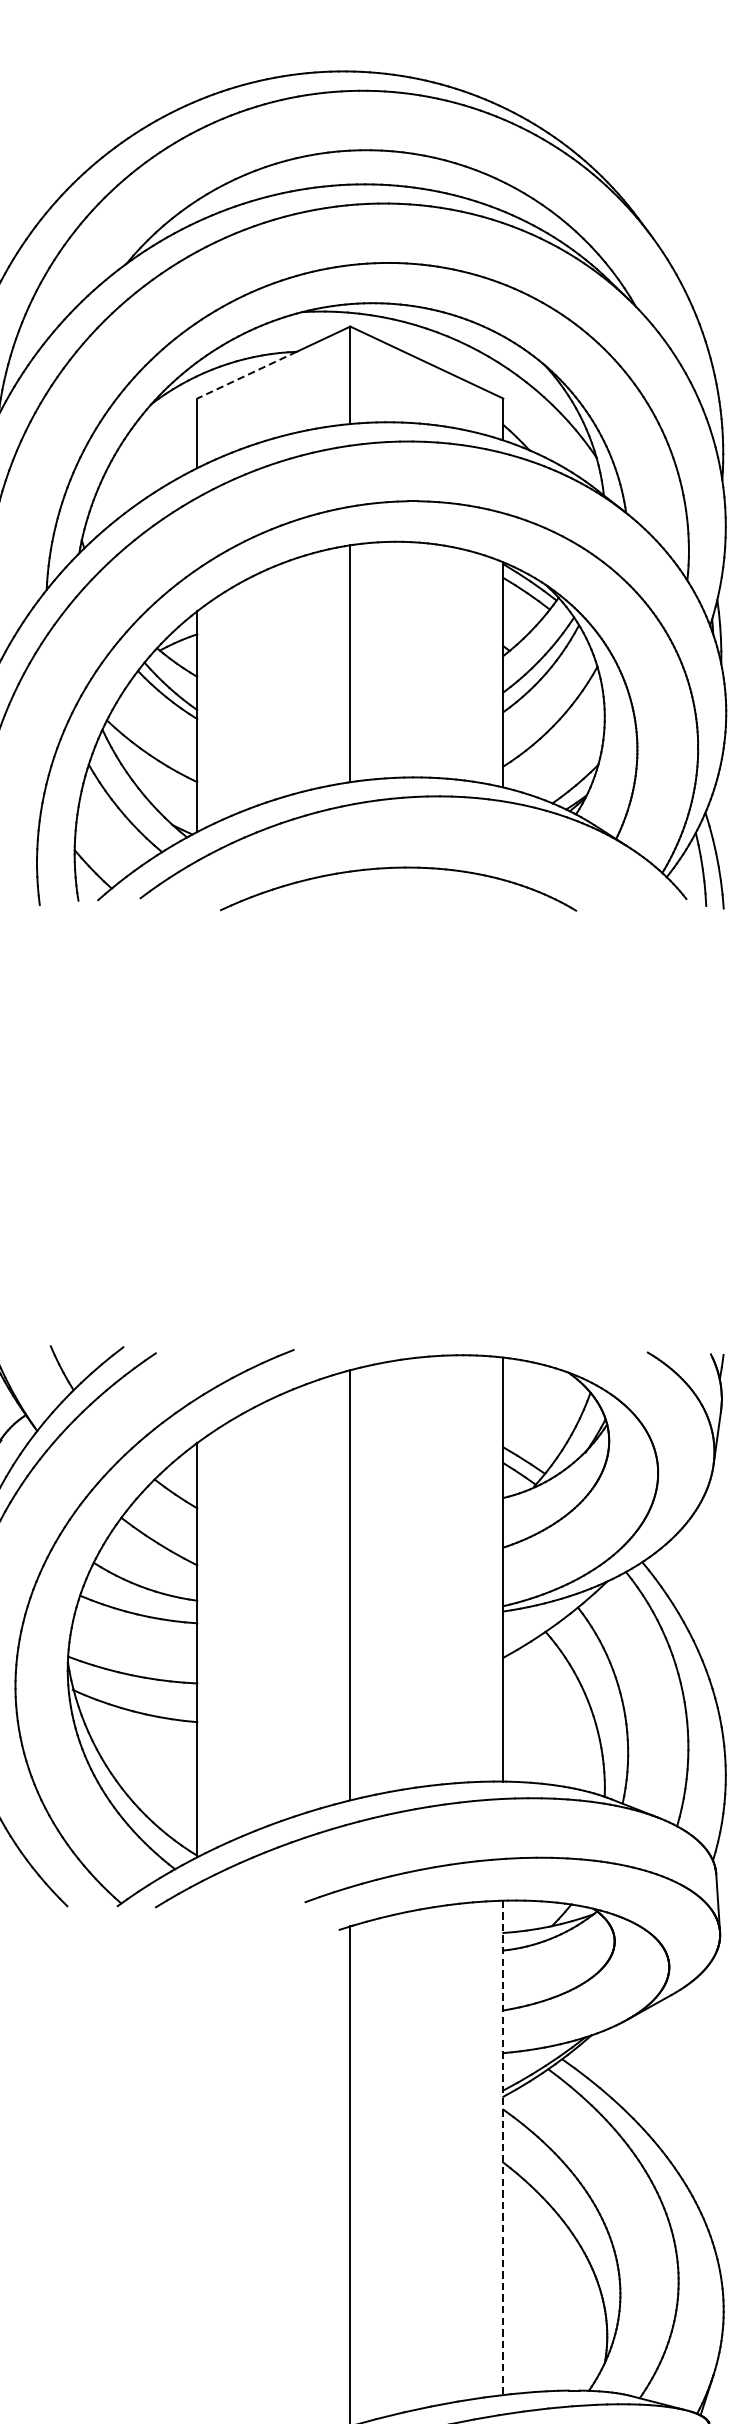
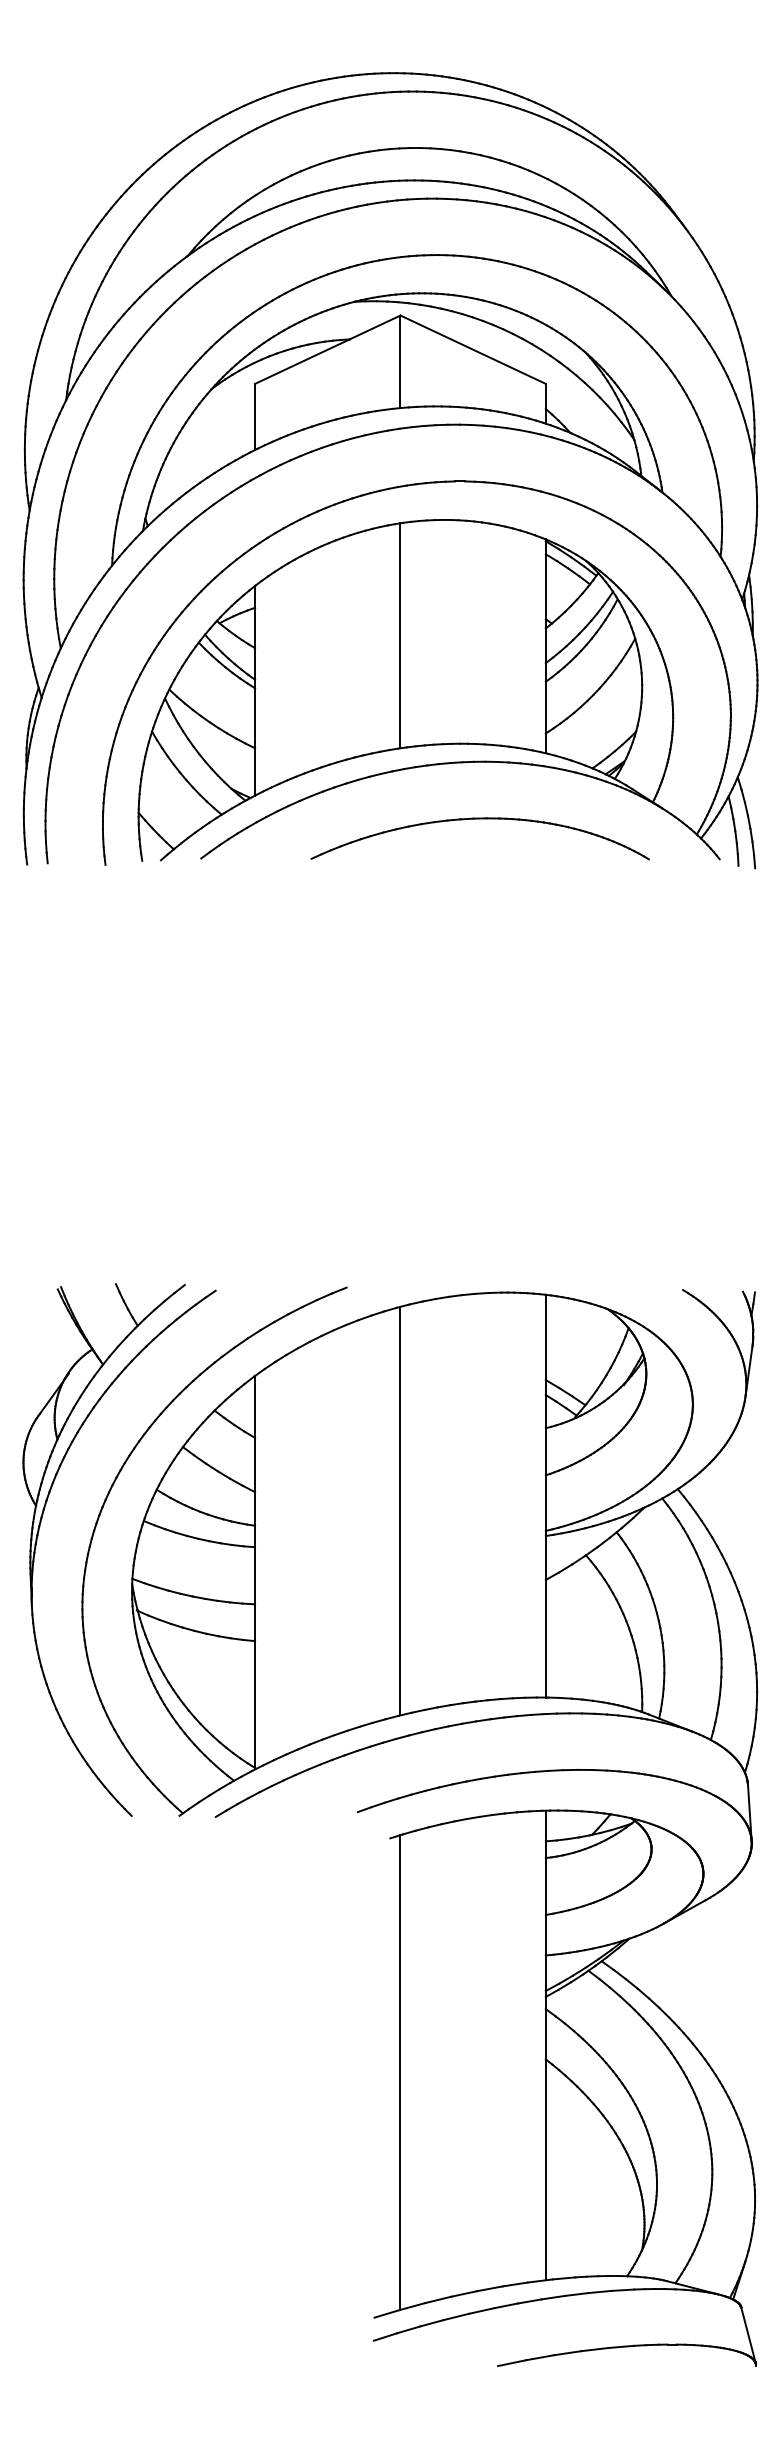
line: (246, 374) -> (301, 361), dashed -> solid
part: (397, 868) -> (479, 819), moved
line: (503, 2147) -> (545, 2045), dashed -> solid

